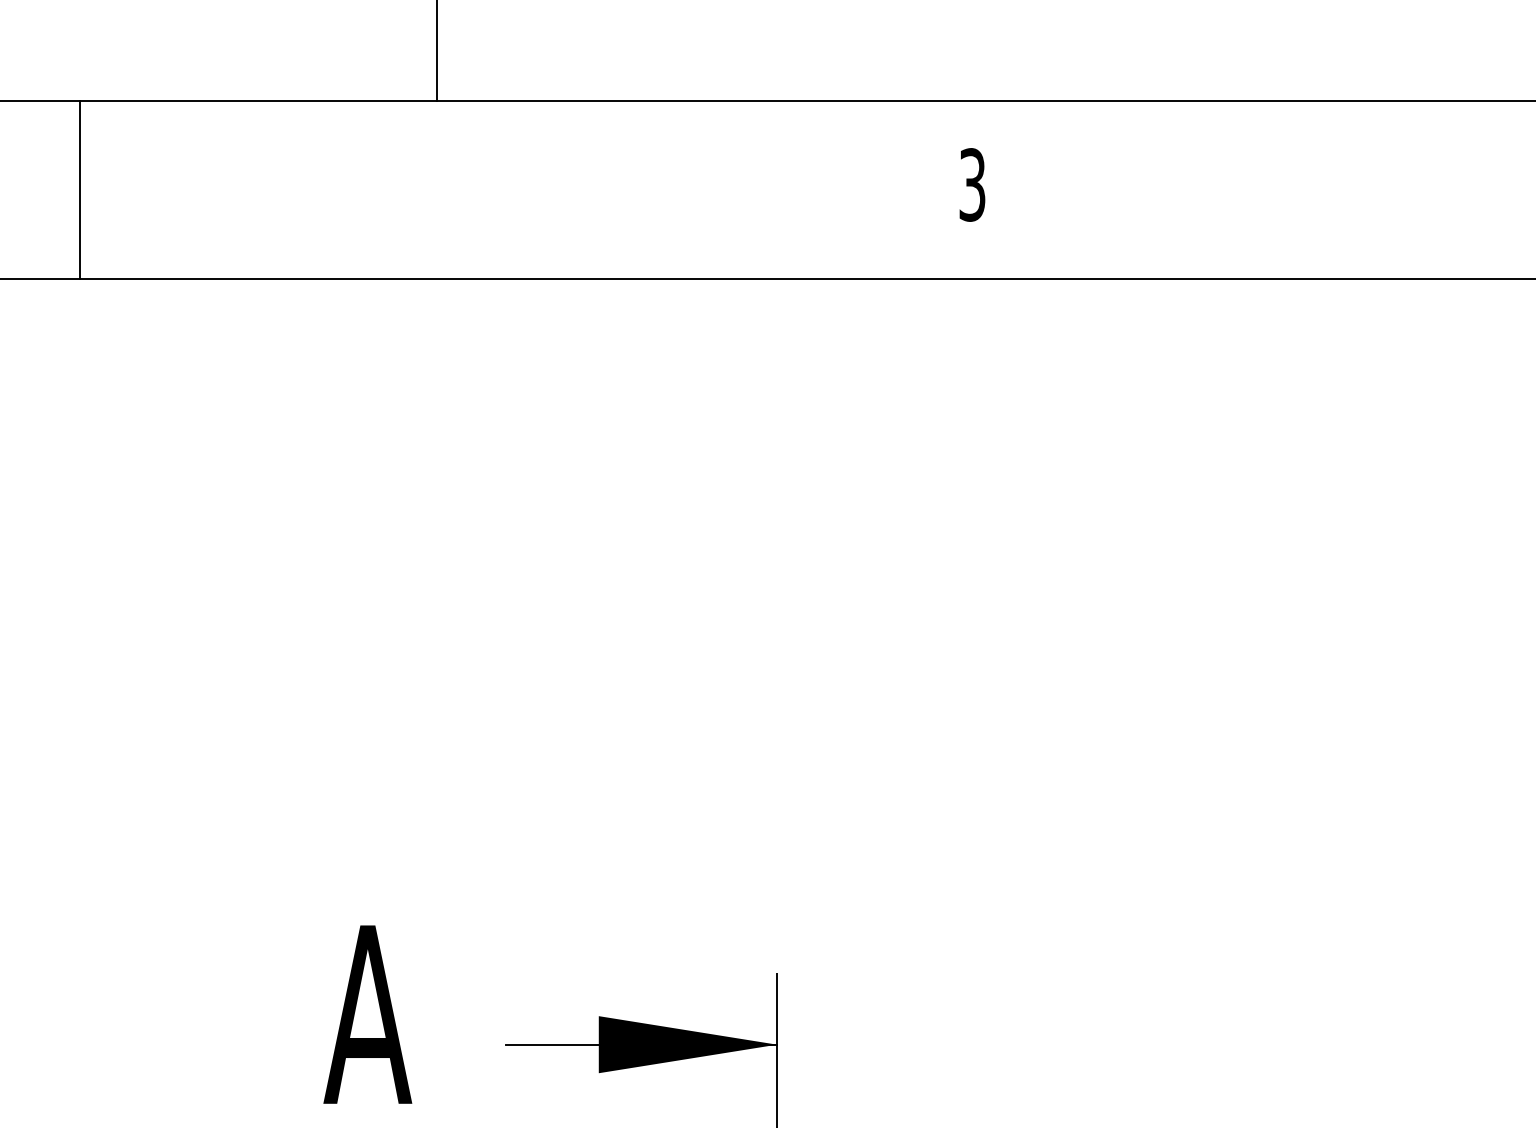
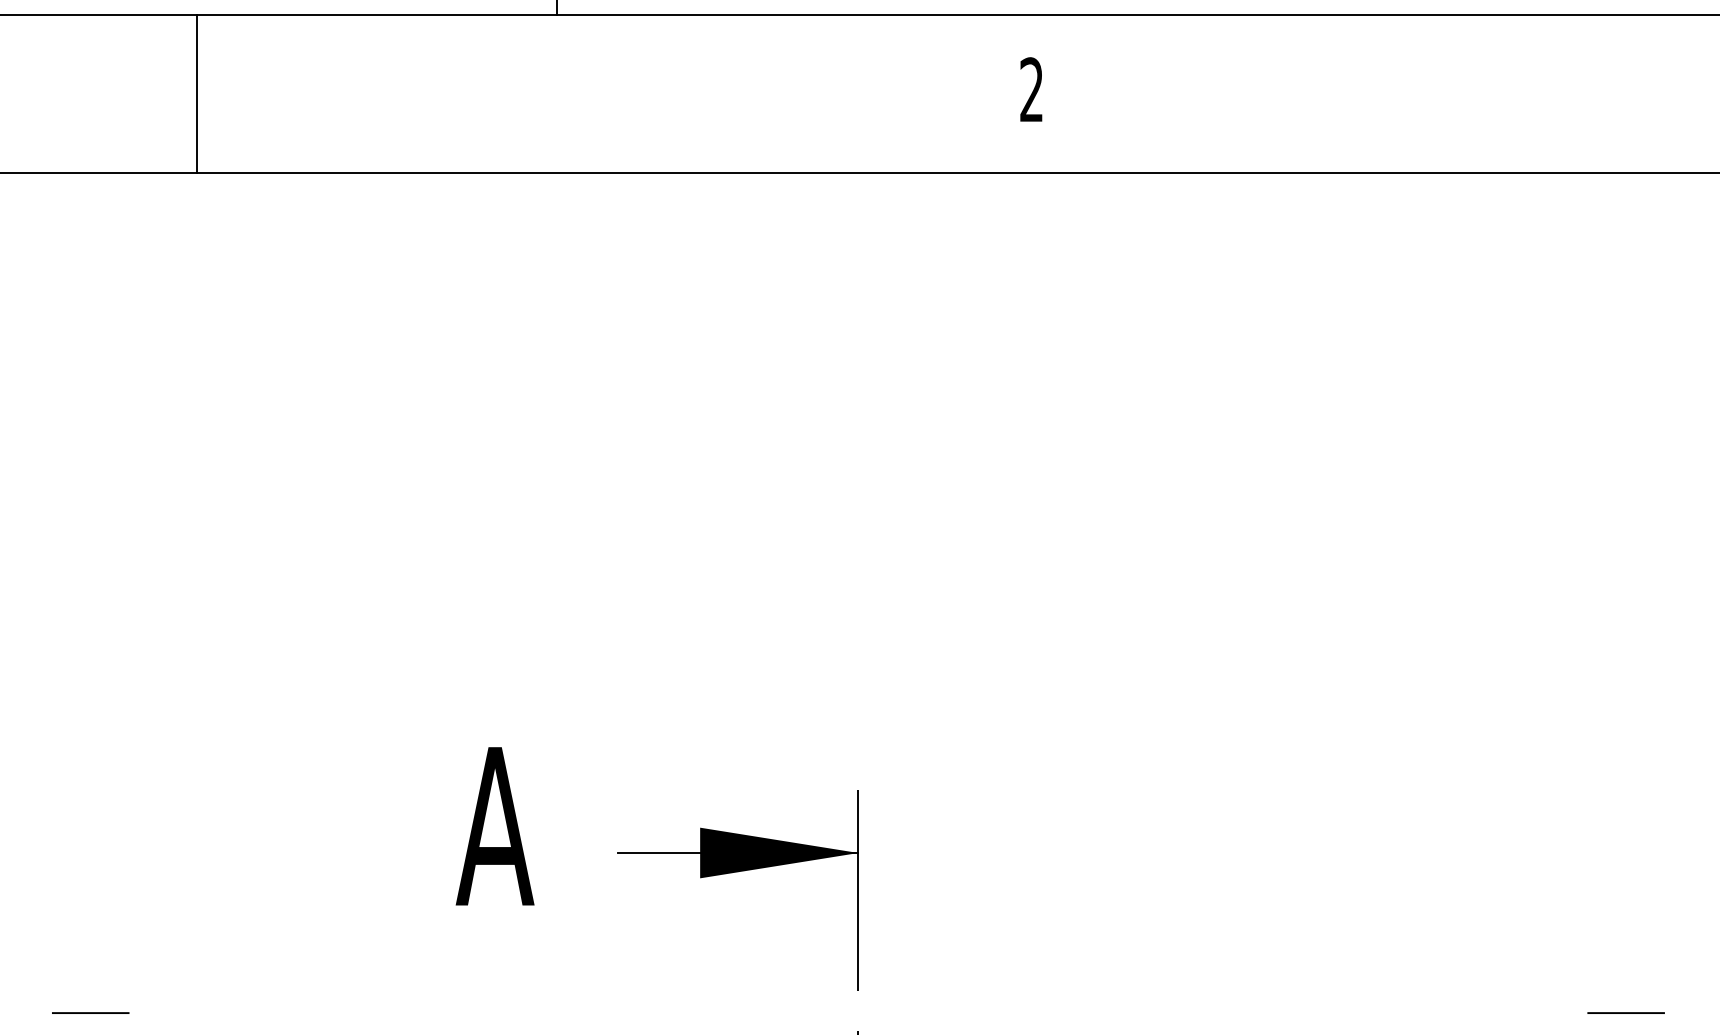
text: (972, 184) -> (1031, 89), 3 -> 2
line: (79, 190) -> (196, 94), moved

